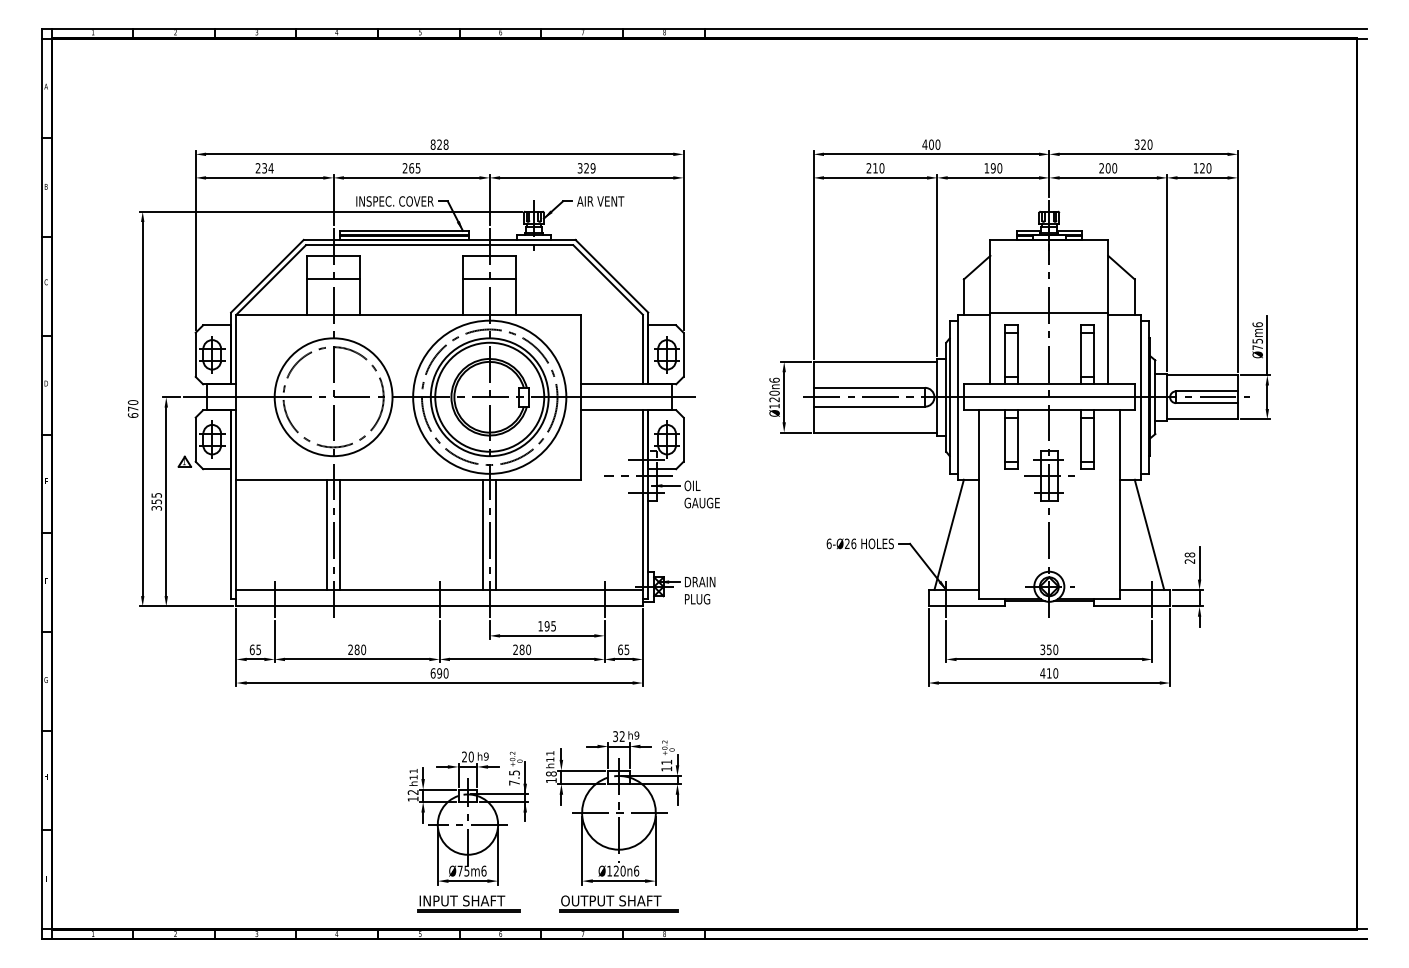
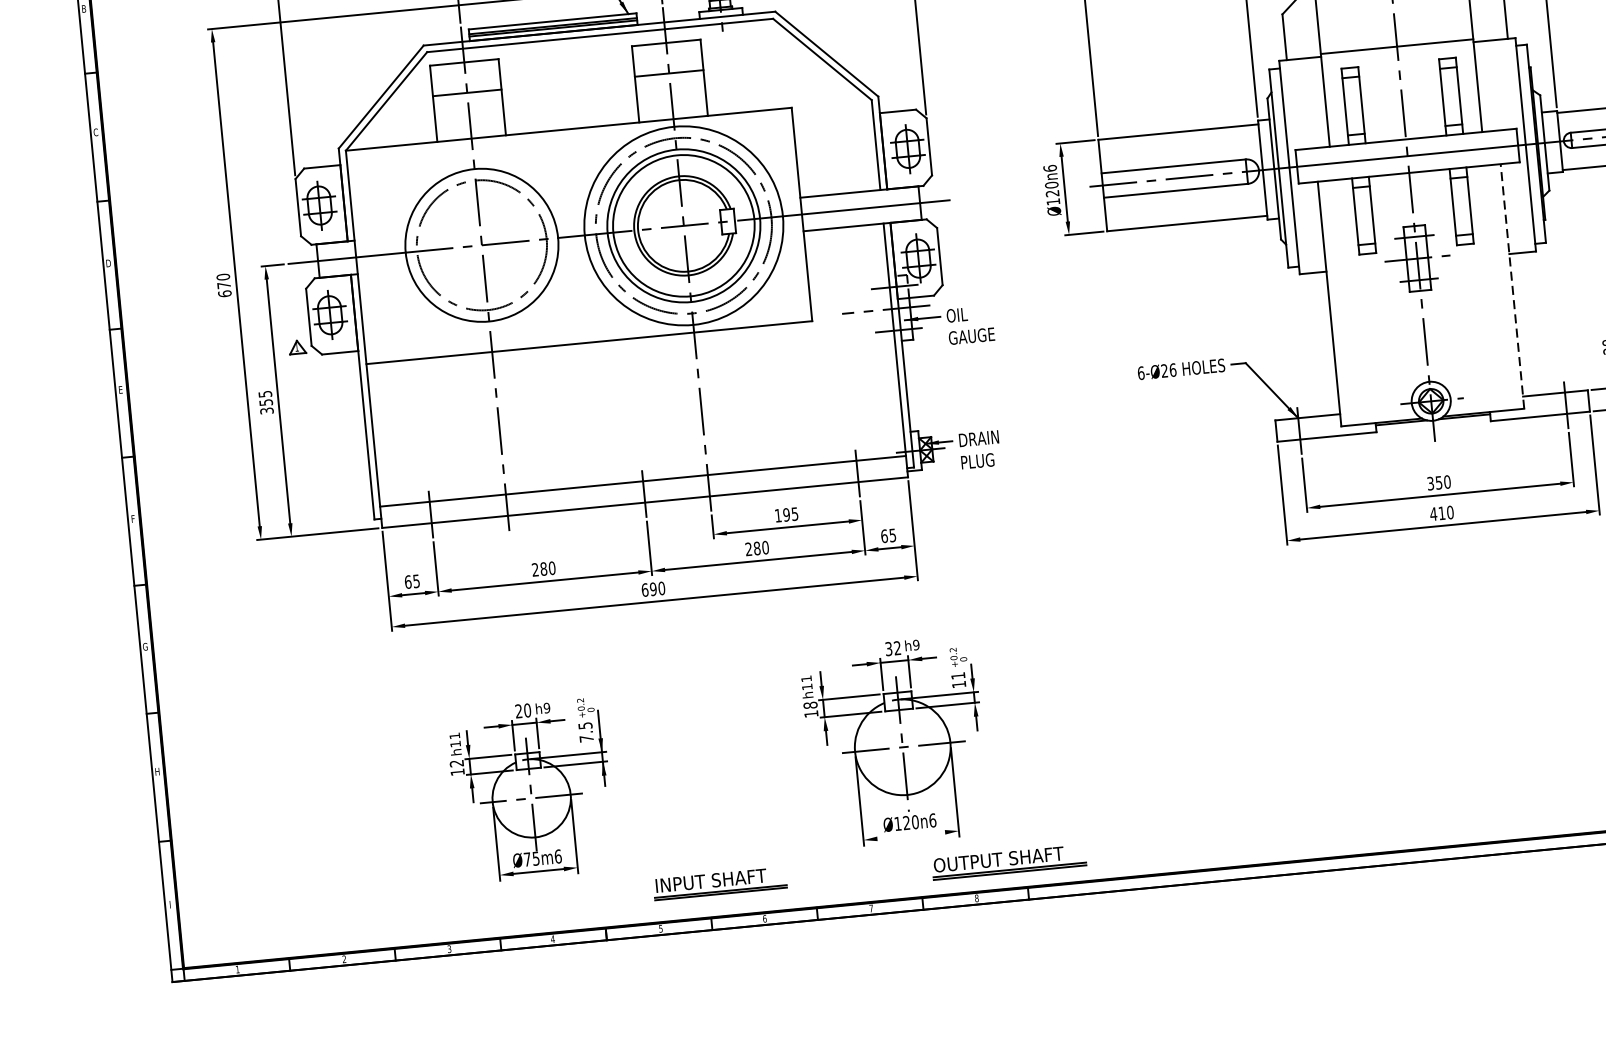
line: (1120, 504) -> (1513, 286), solid -> dashed
line: (327, 534) -> (491, 423), removed
line: (340, 534) -> (507, 421), removed
line: (483, 534) -> (692, 404), removed
line: (496, 534) -> (709, 402), removed
line: (948, 534) -> (1294, 346), removed
line: (1149, 534) -> (1554, 321), removed
part: (467, 818) -> (530, 790), moved
line: (618, 881) -> (910, 836), removed
part: (618, 903) -> (1008, 861), moved

